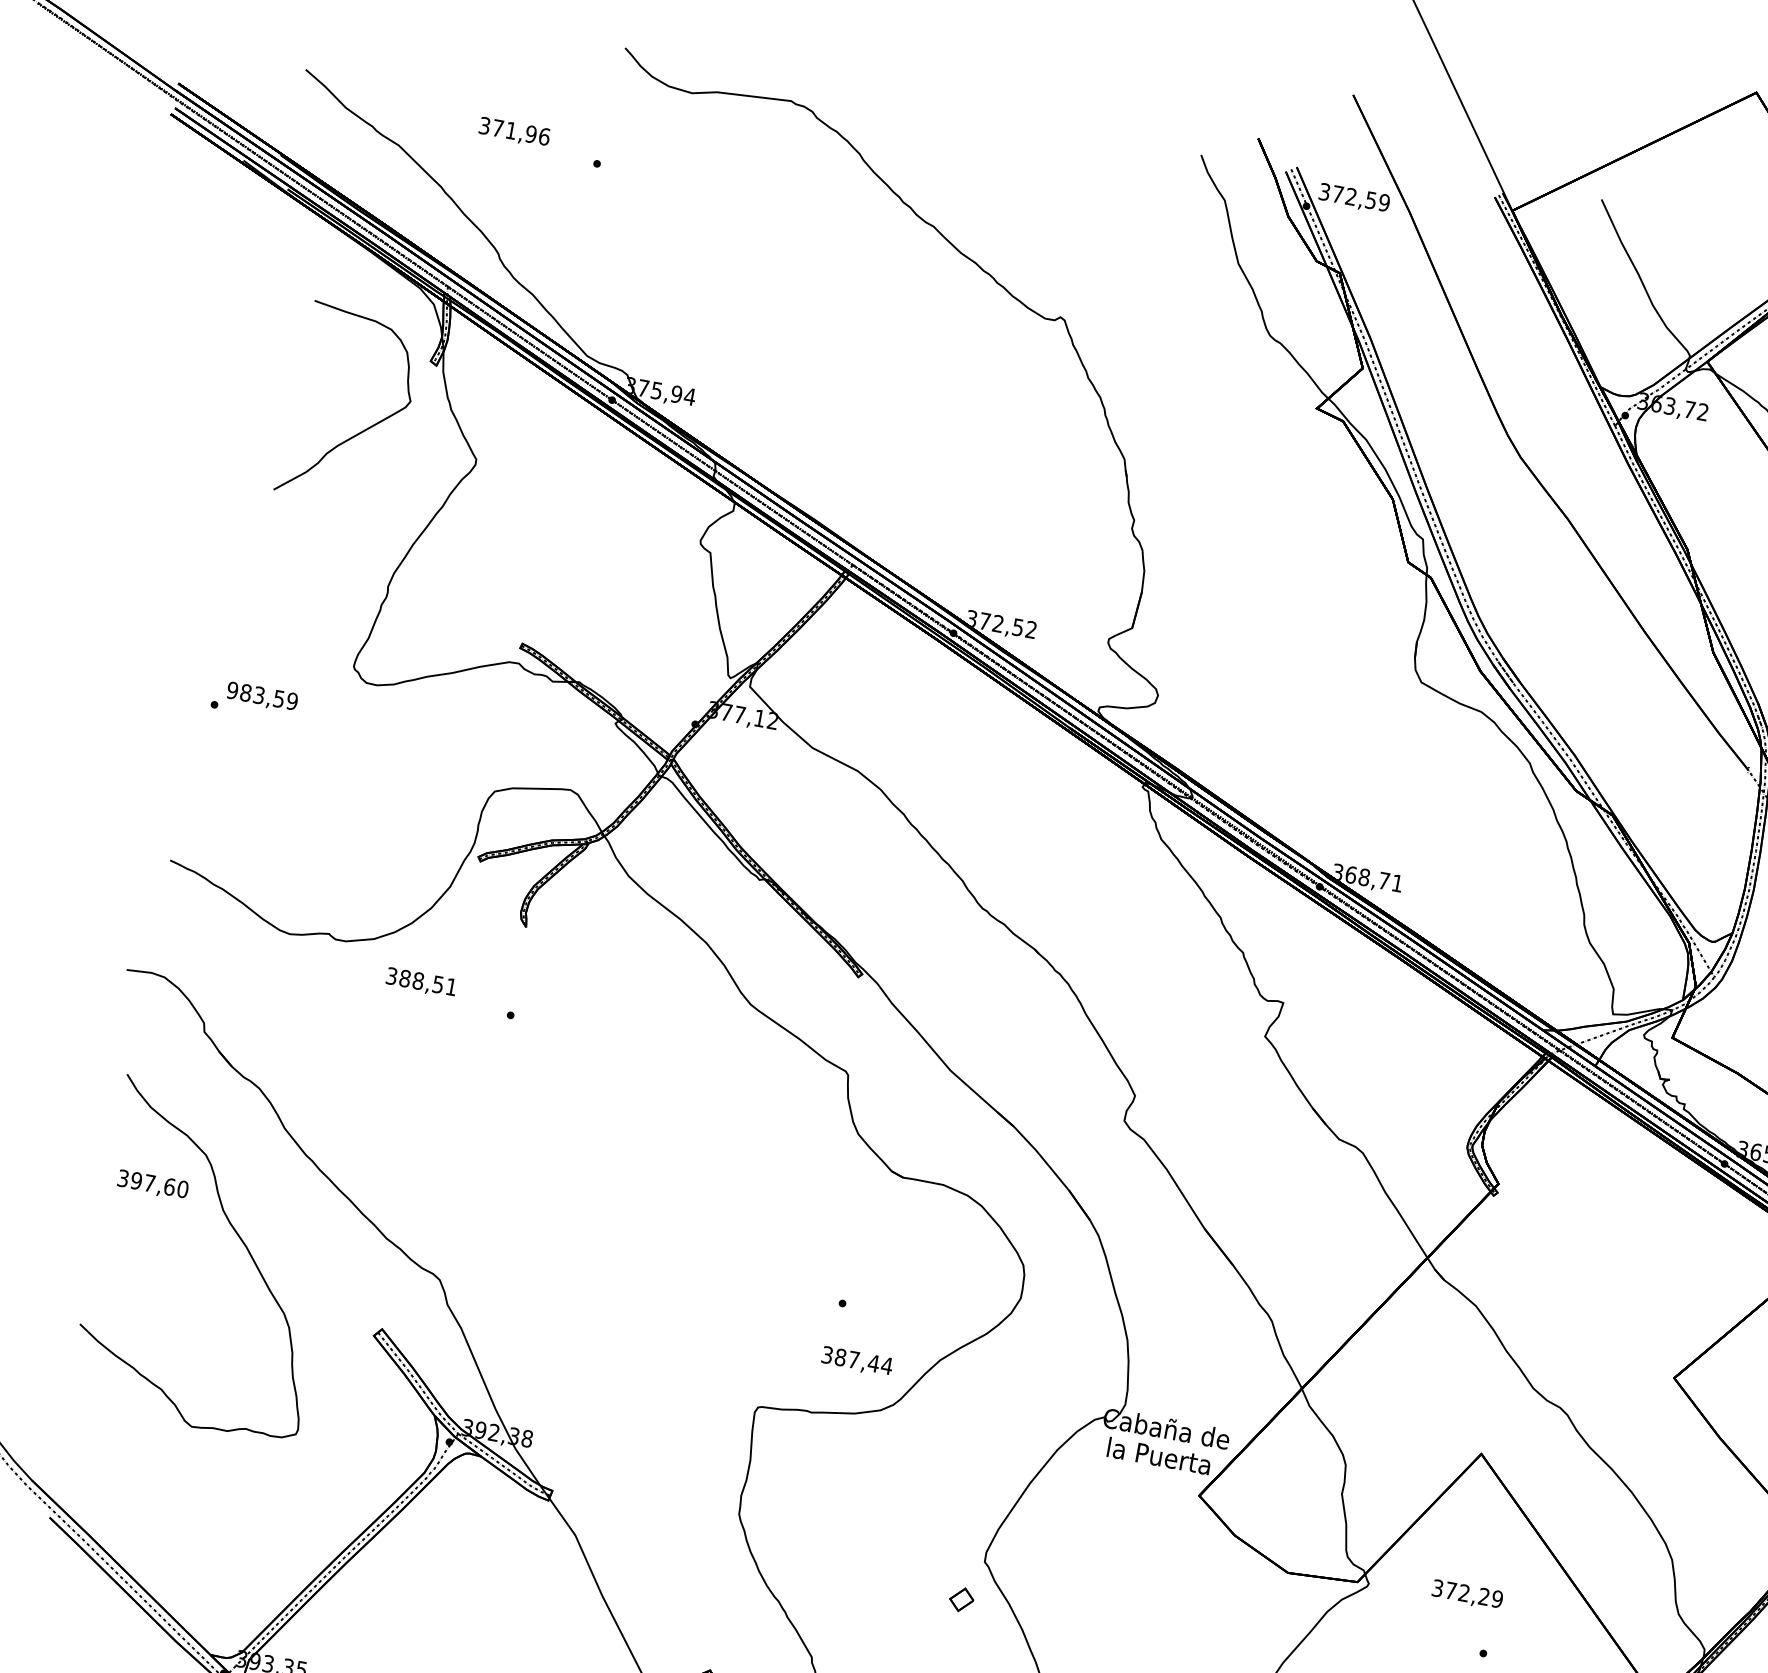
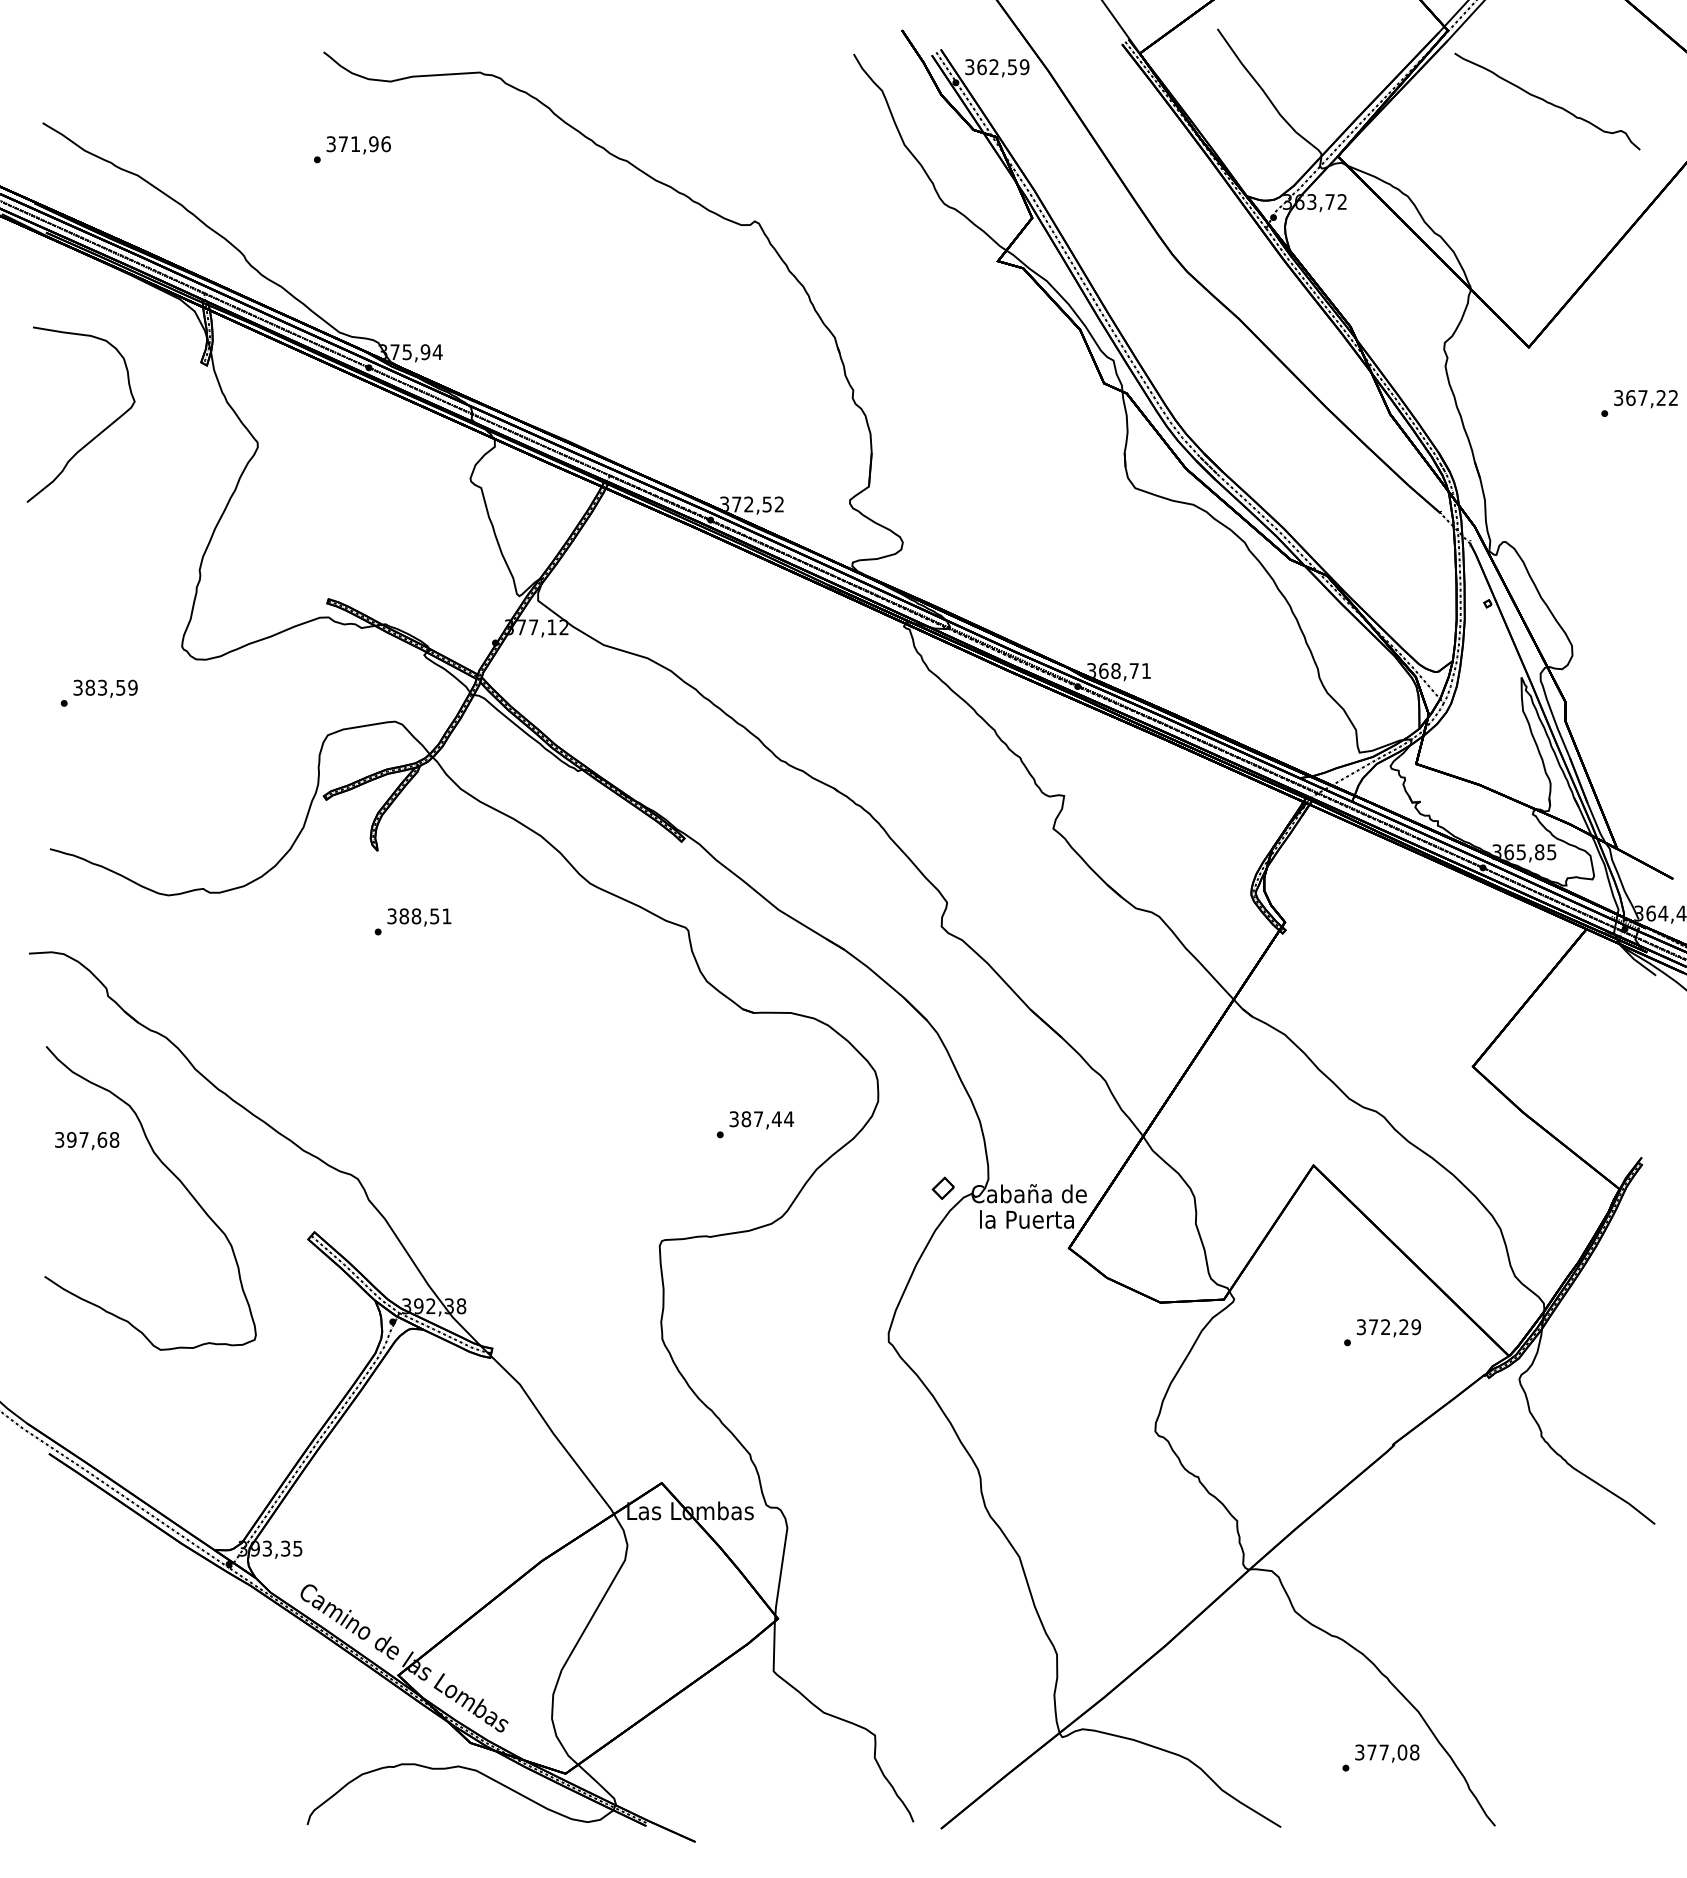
text: (514, 132) -> (358, 145), moved
text: (1337, 194) -> (981, 67), 372,59 -> 362,59
curve: (366, 428) -> (99, 432), moved
text: (232, 690) -> (77, 687), 983,59 -> 383,59
text: (421, 982) -> (419, 917), moved
text: (182, 1188) -> (114, 1139), 397,60 -> 397,68
text: (856, 1361) -> (761, 1120), moved
text: (1466, 1595) -> (1388, 1328), moved
part: (960, 1598) -> (942, 1187), moved

